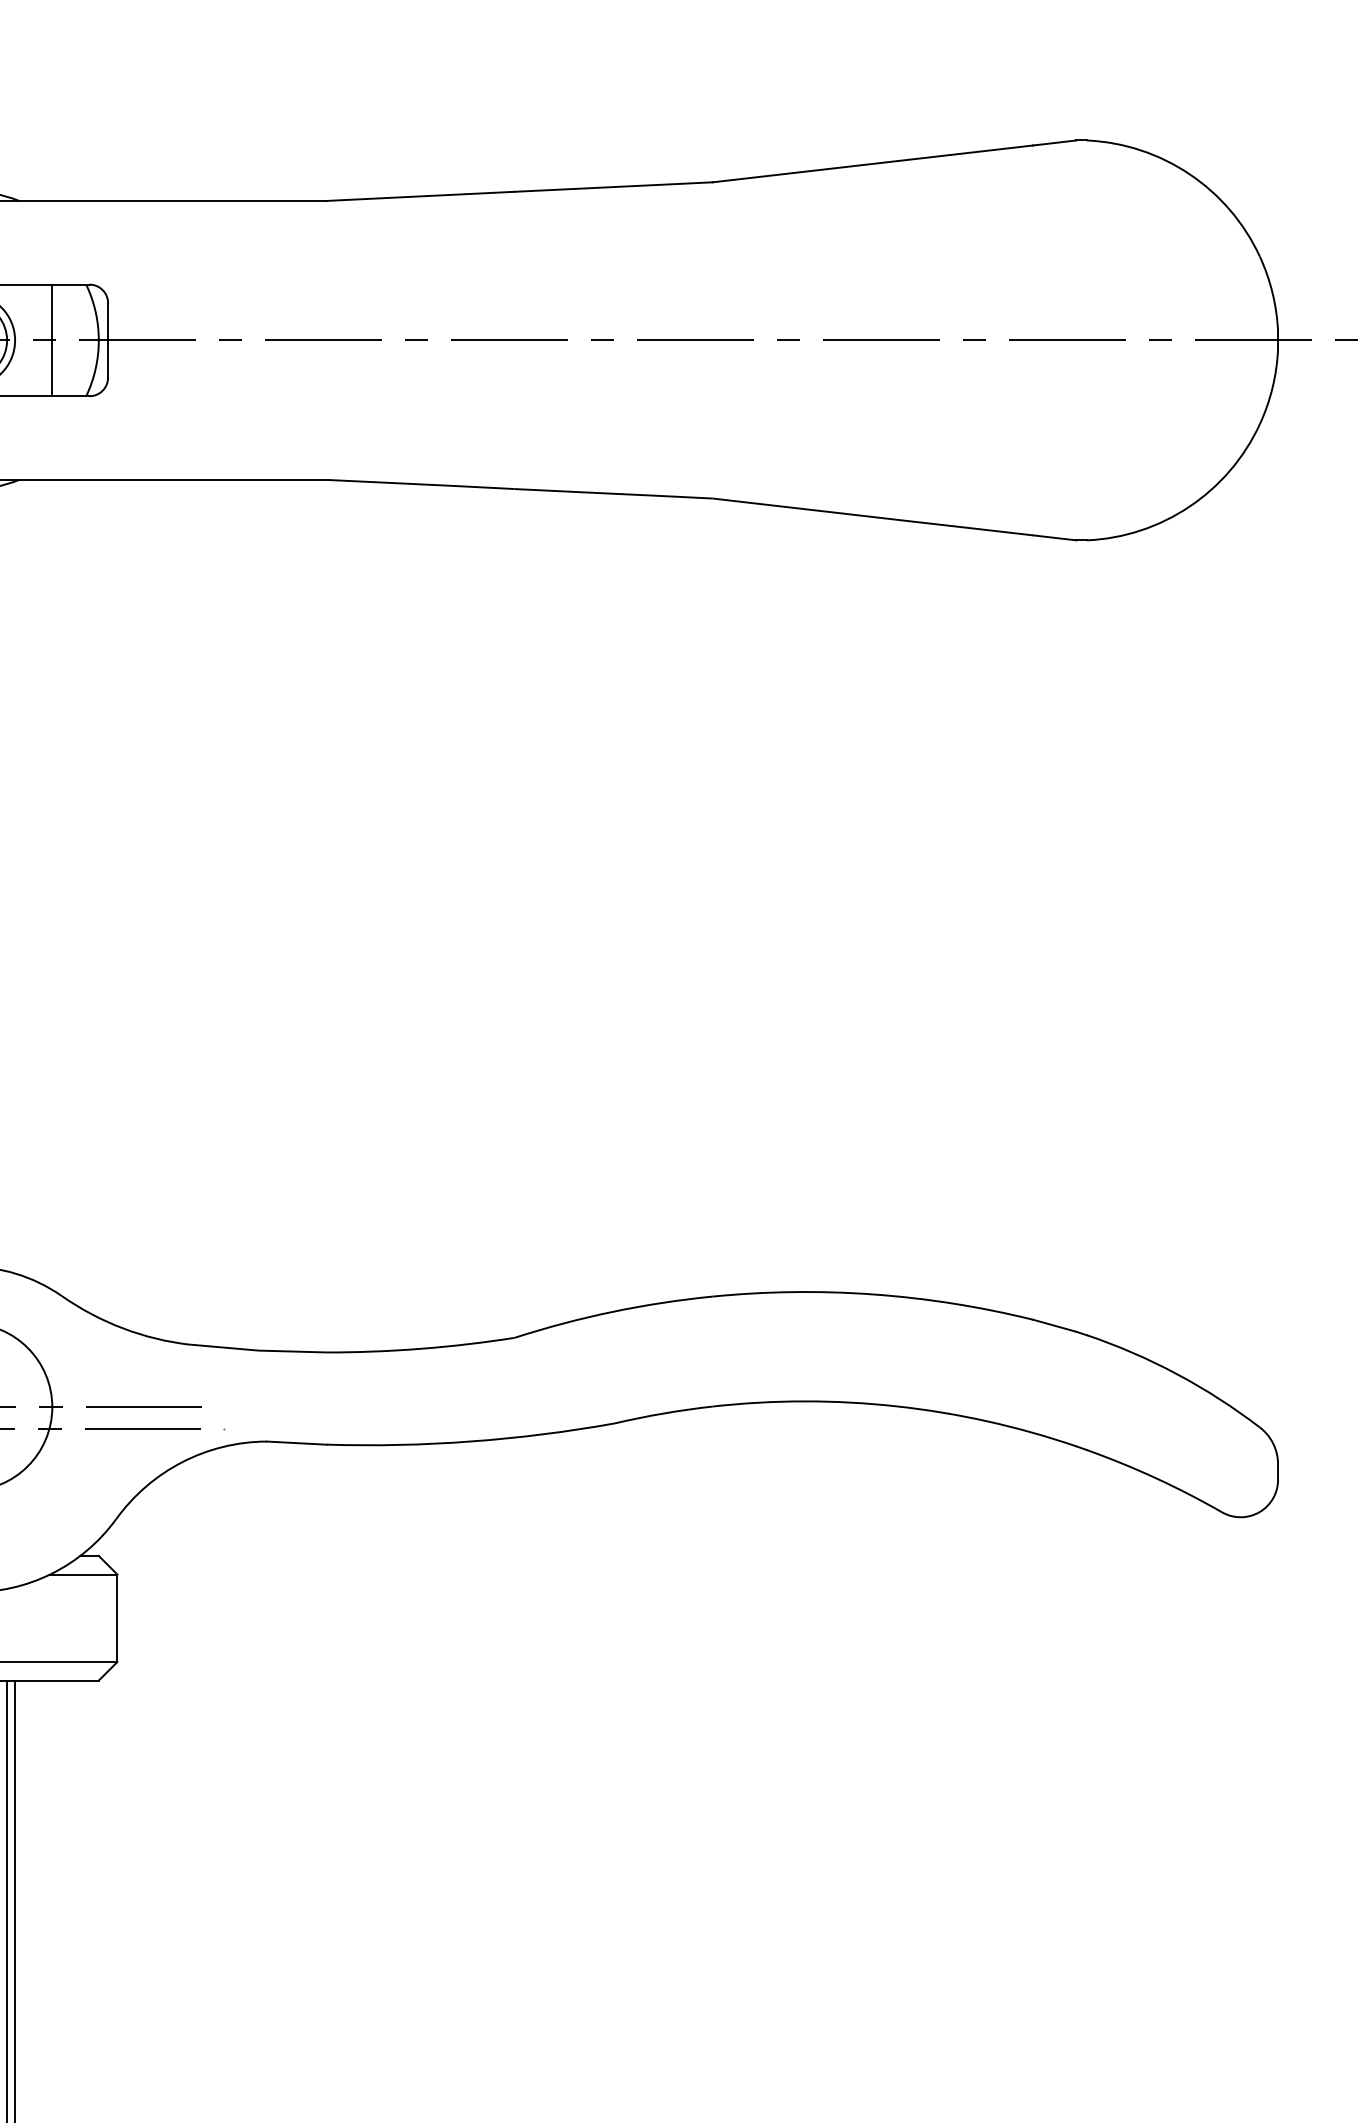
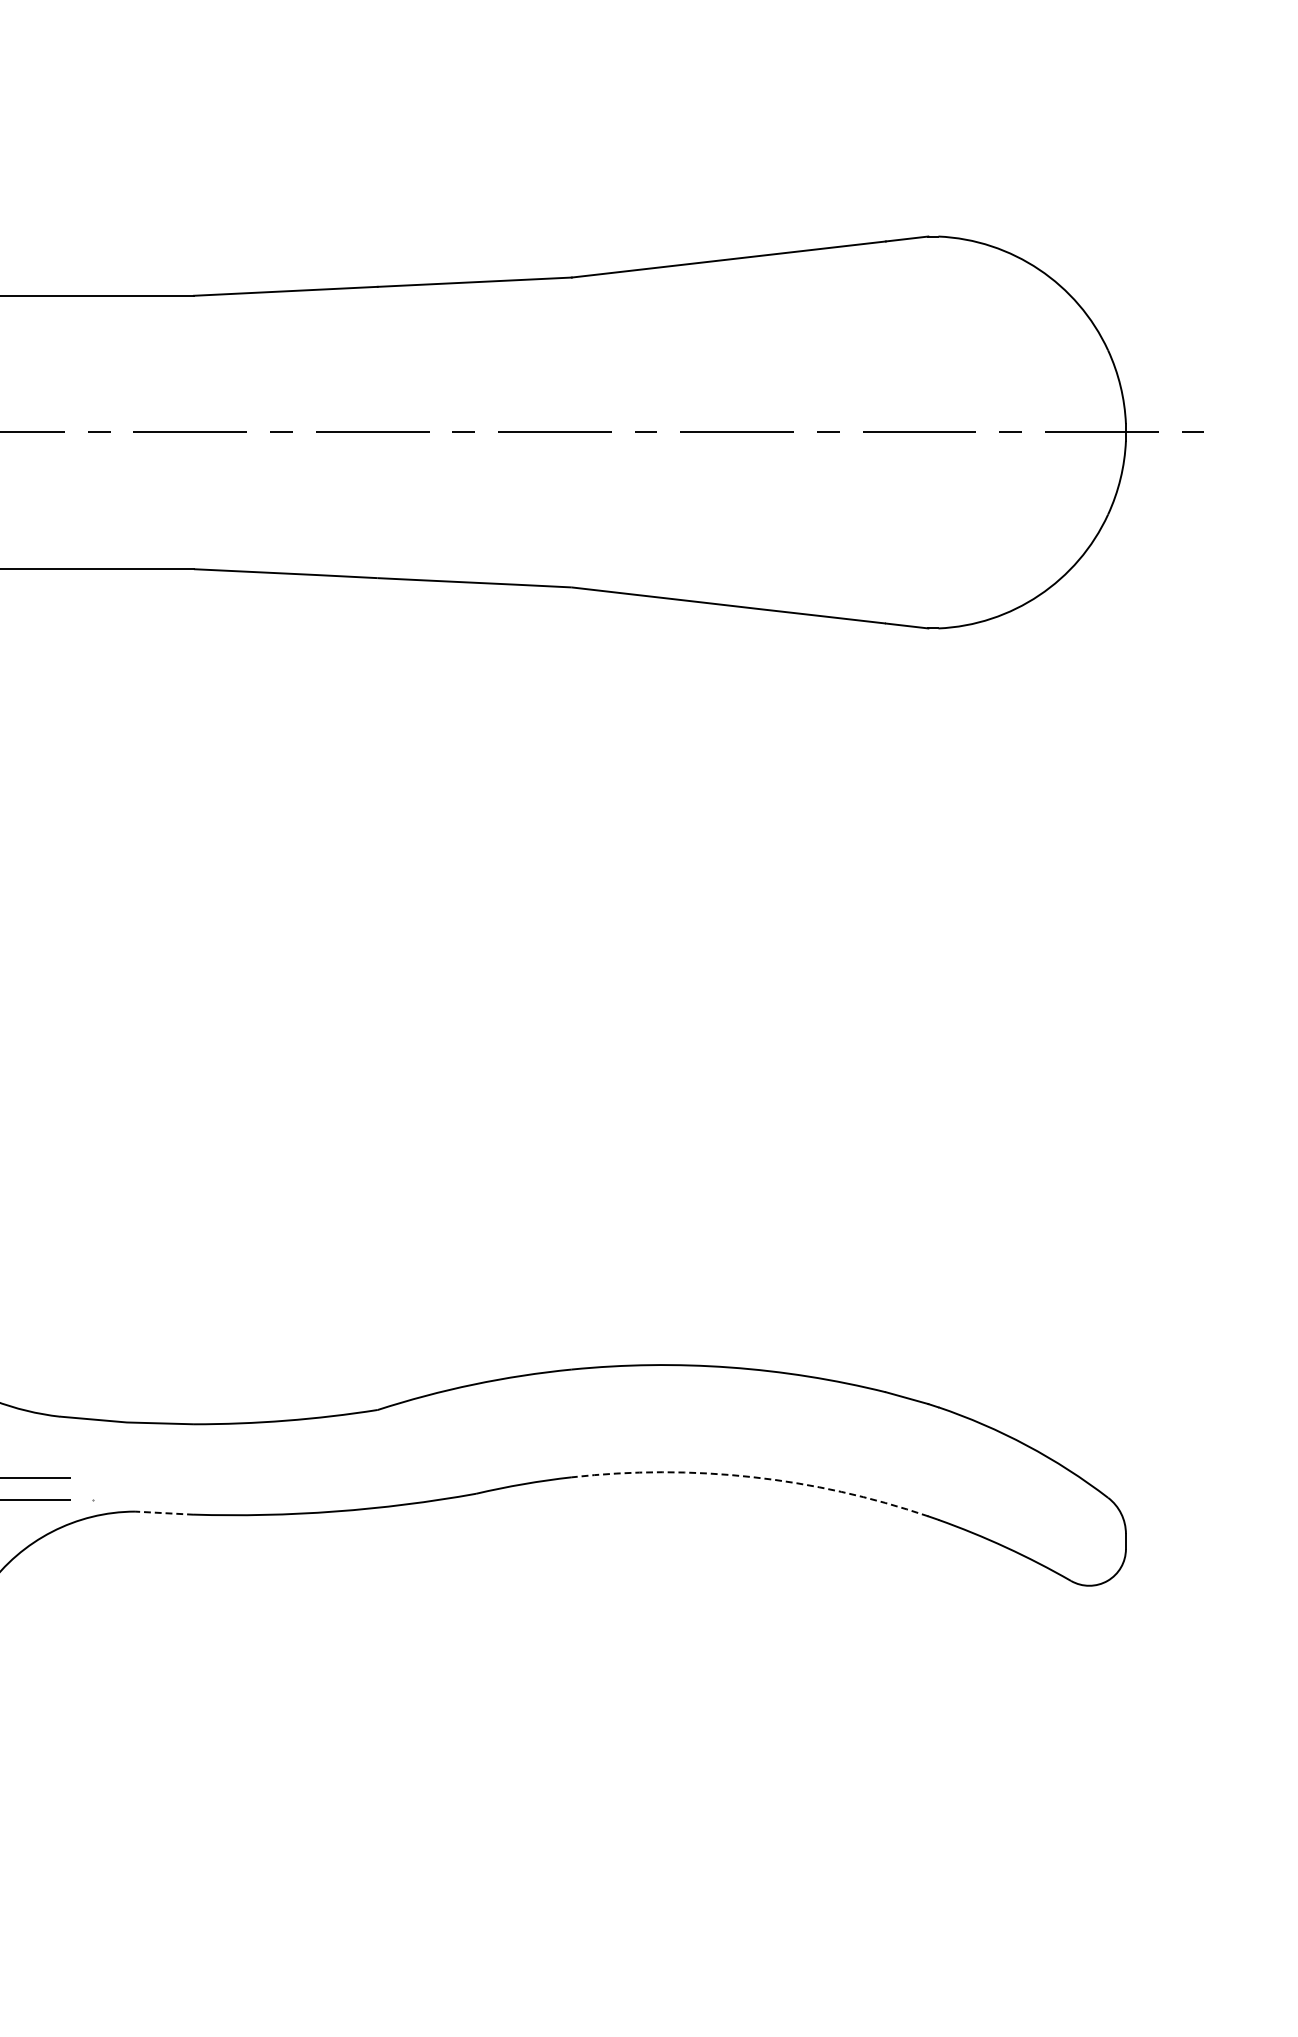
arc: (896, 1406) -> (752, 1477), solid -> dashed
line: (296, 1443) -> (164, 1513), solid -> dashed

